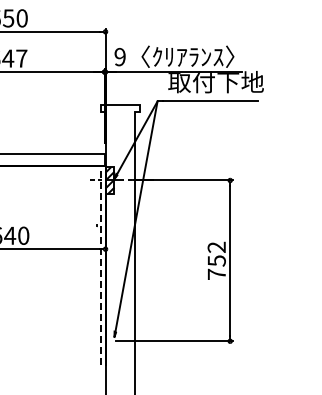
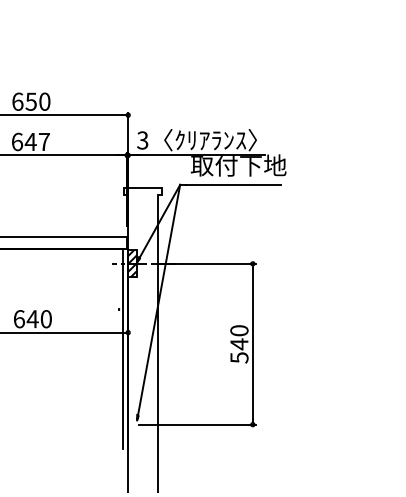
text: (119, 57) -> (142, 140), 9 -> 3
text: (216, 261) -> (239, 344), 752 -> 540
line: (100, 265) -> (123, 348), dashed -> solid

